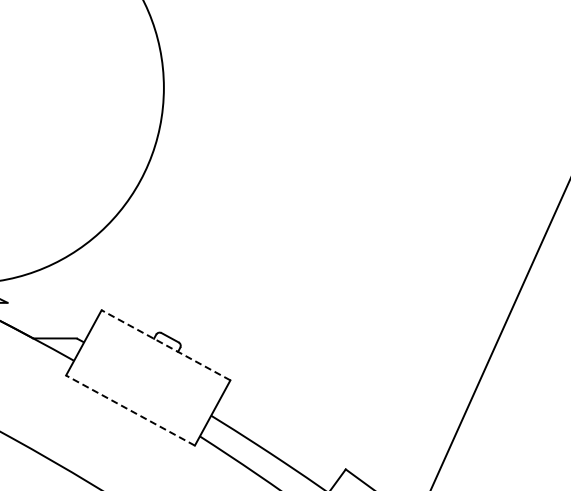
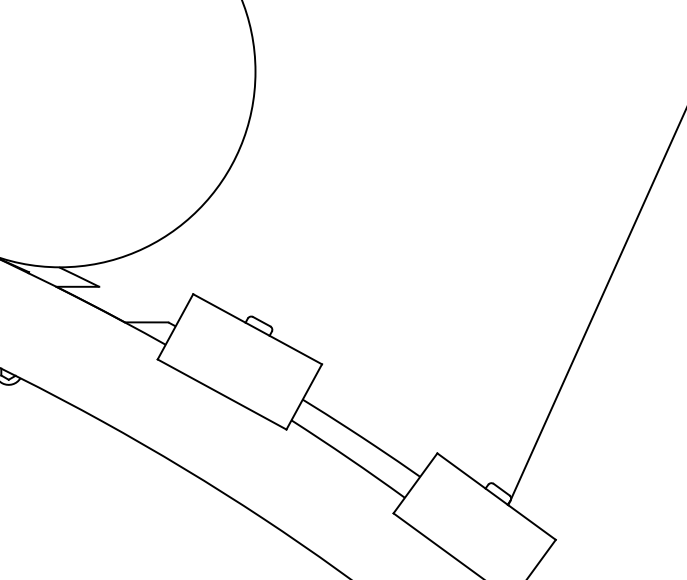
line: (165, 345) -> (257, 329), dashed -> solid
line: (129, 410) -> (221, 394), dashed -> solid

